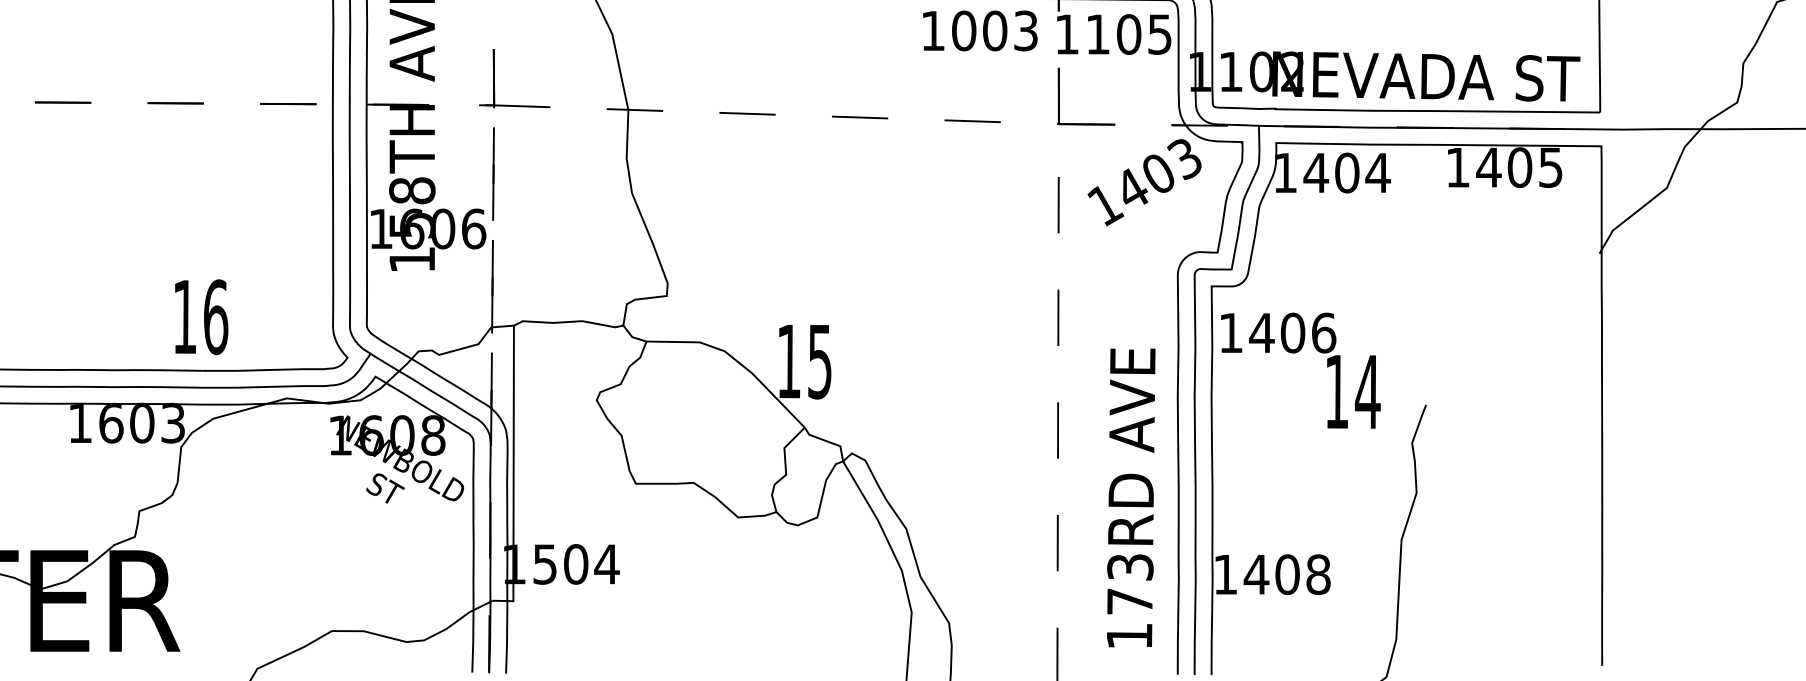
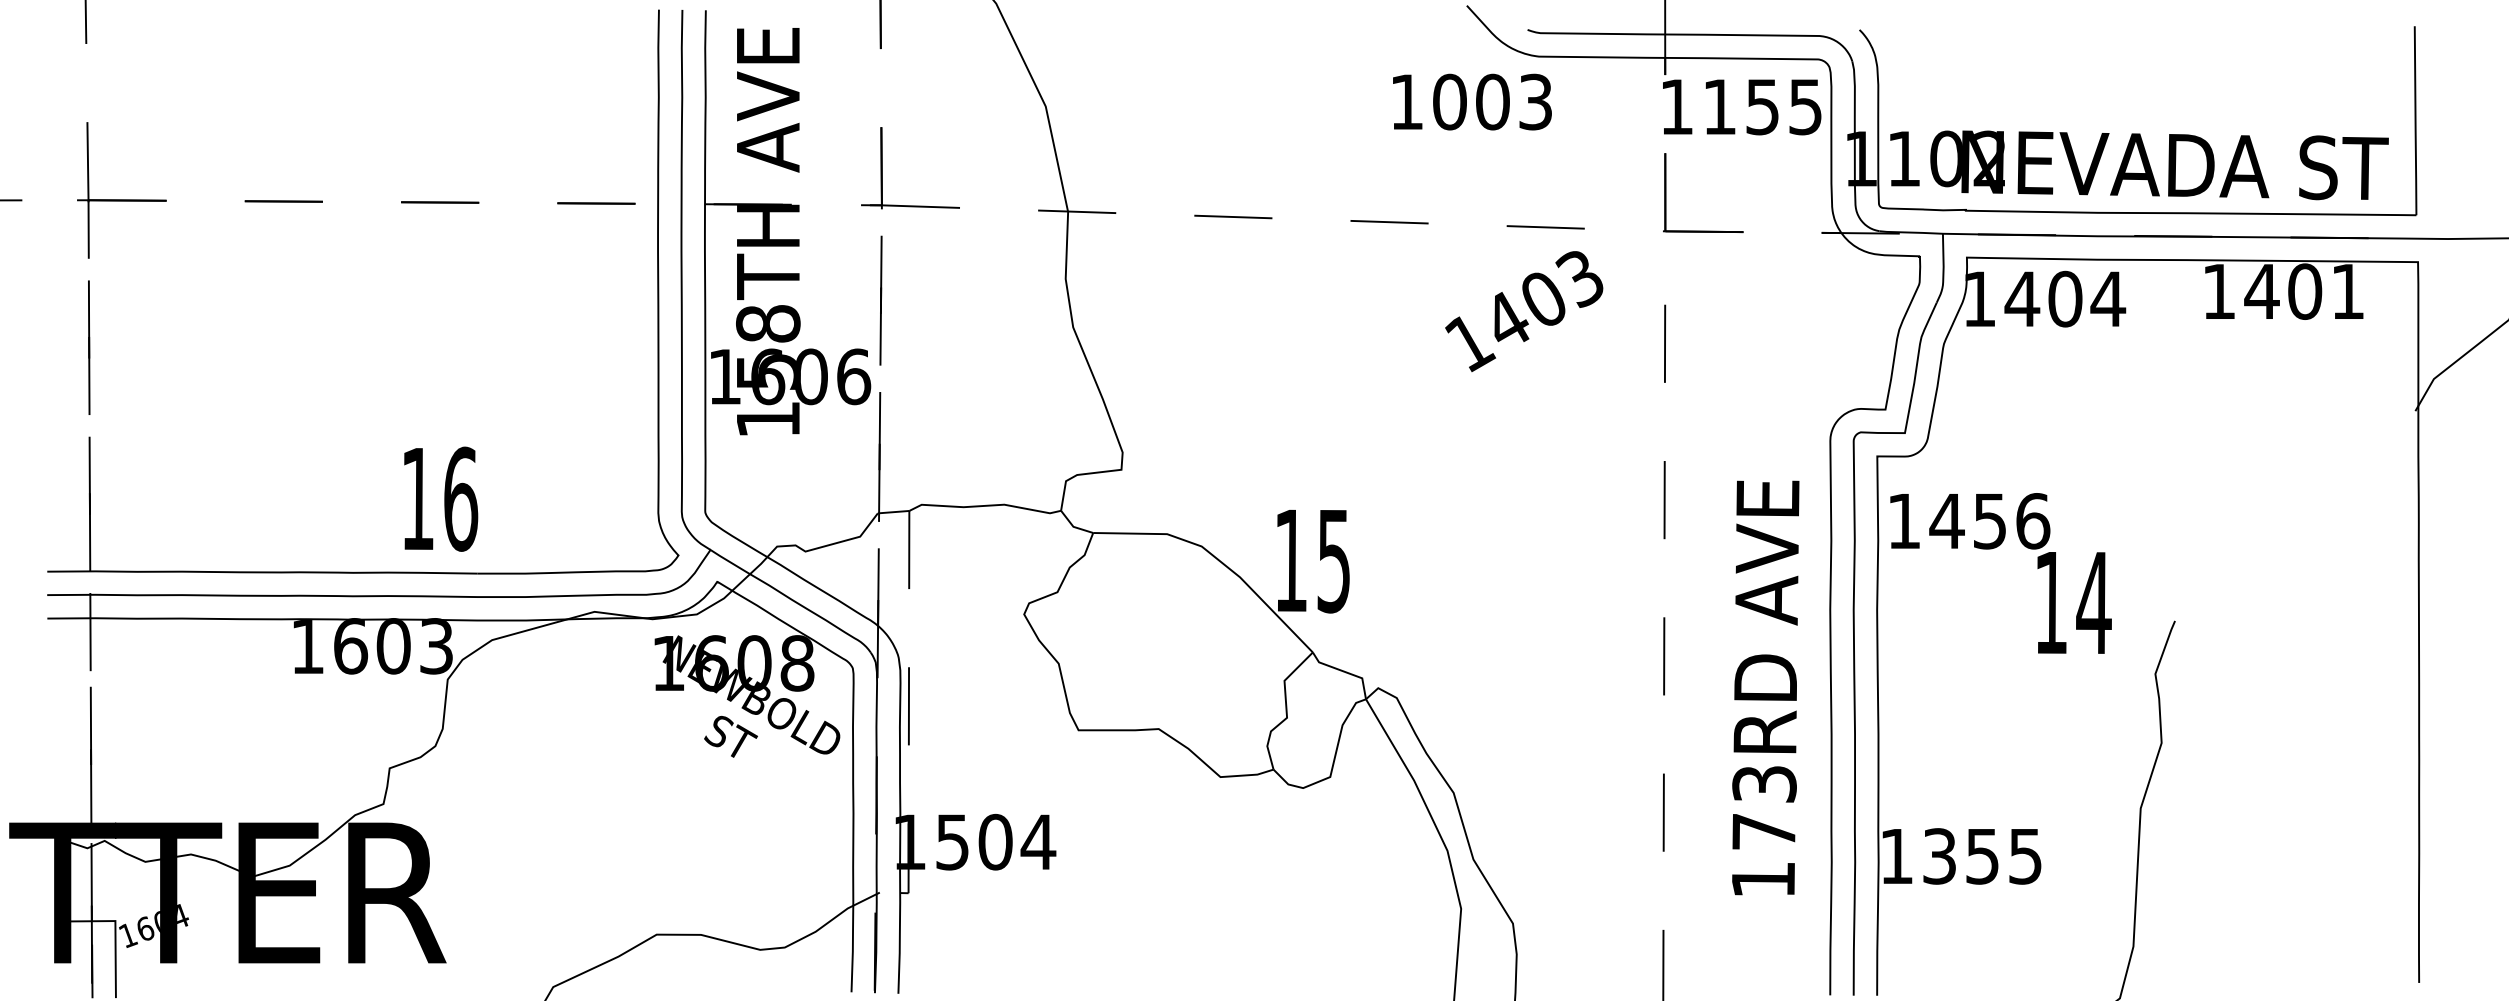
text: (980, 30) -> (1472, 101), moved
text: (1128, 34) -> (1762, 106), 1105 -> 1155
text: (1550, 167) -> (2347, 291), 1405 -> 1401
text: (1144, 182) -> (1524, 311), moved
text: (201, 316) -> (441, 498), moved
text: (1293, 333) -> (1990, 521), 1406 -> 1456
line: (513, 474) -> (908, 717), solid -> dashed
text: (1131, 497) -> (1765, 687), moved
text: (1286, 574) -> (1981, 856), 1408 -> 1355

